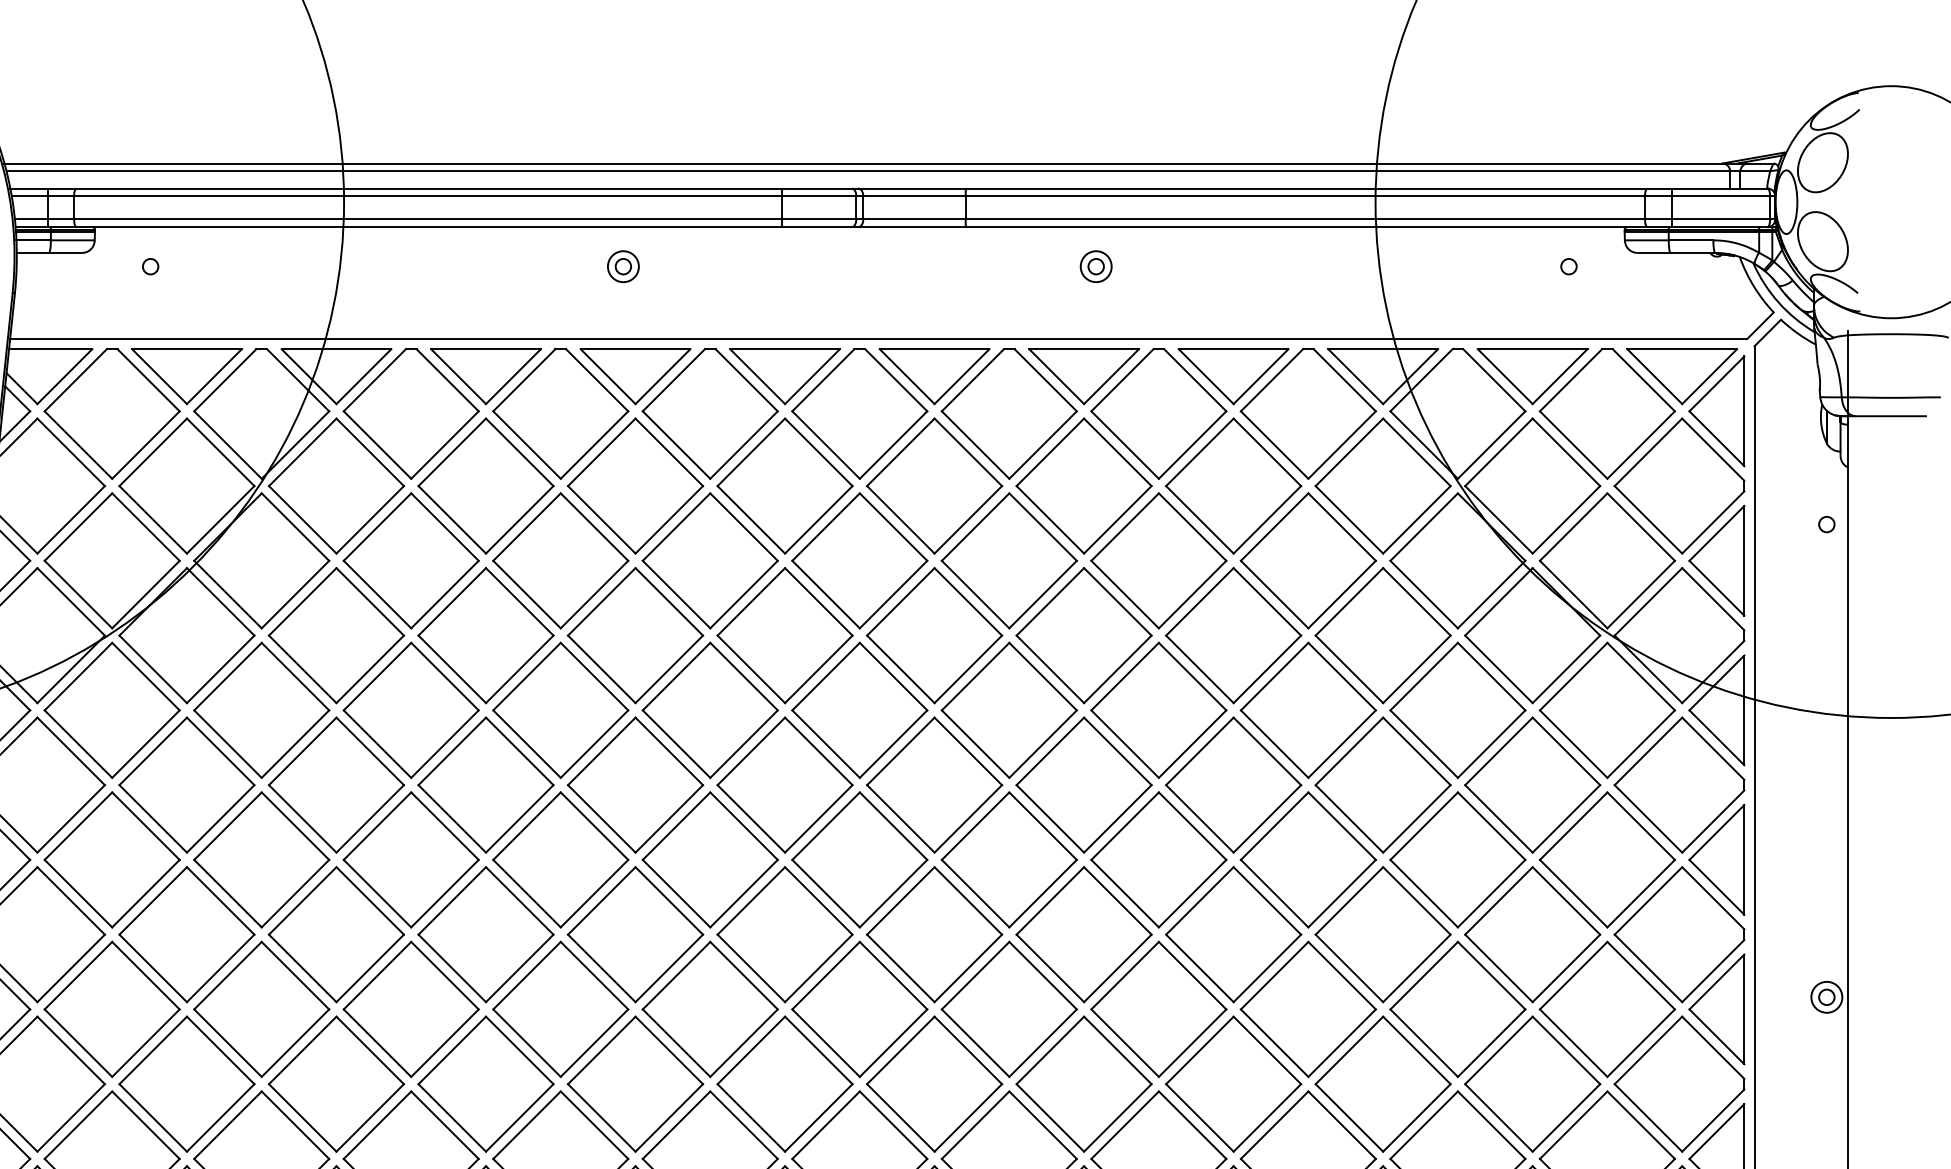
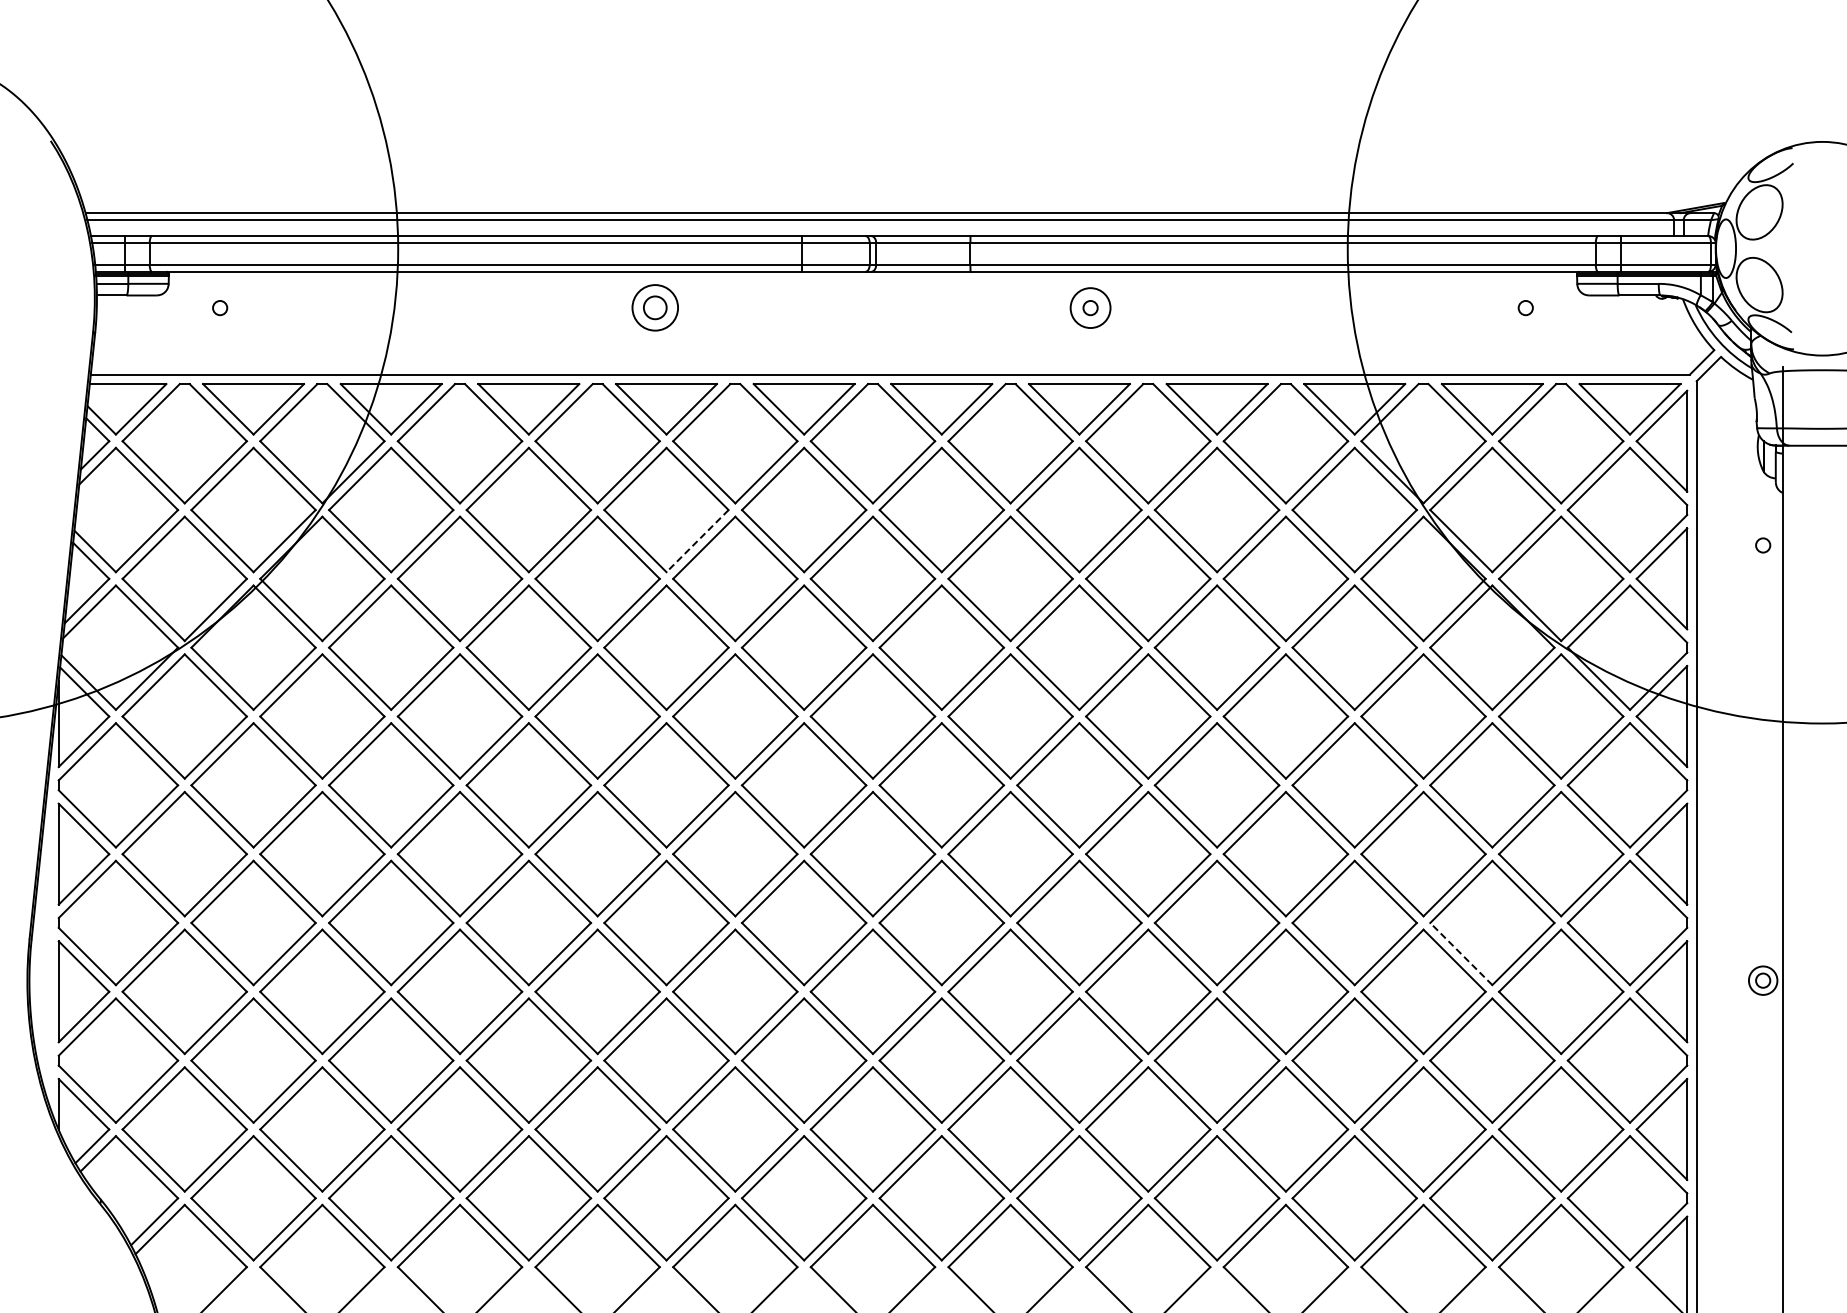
circle: (1096, 266) -> (1090, 307), size x1.4
part: (623, 267) -> (655, 308), size x1.6
line: (669, 520) -> (697, 541), solid -> dashed
line: (1499, 968) -> (1461, 954), solid -> dashed

